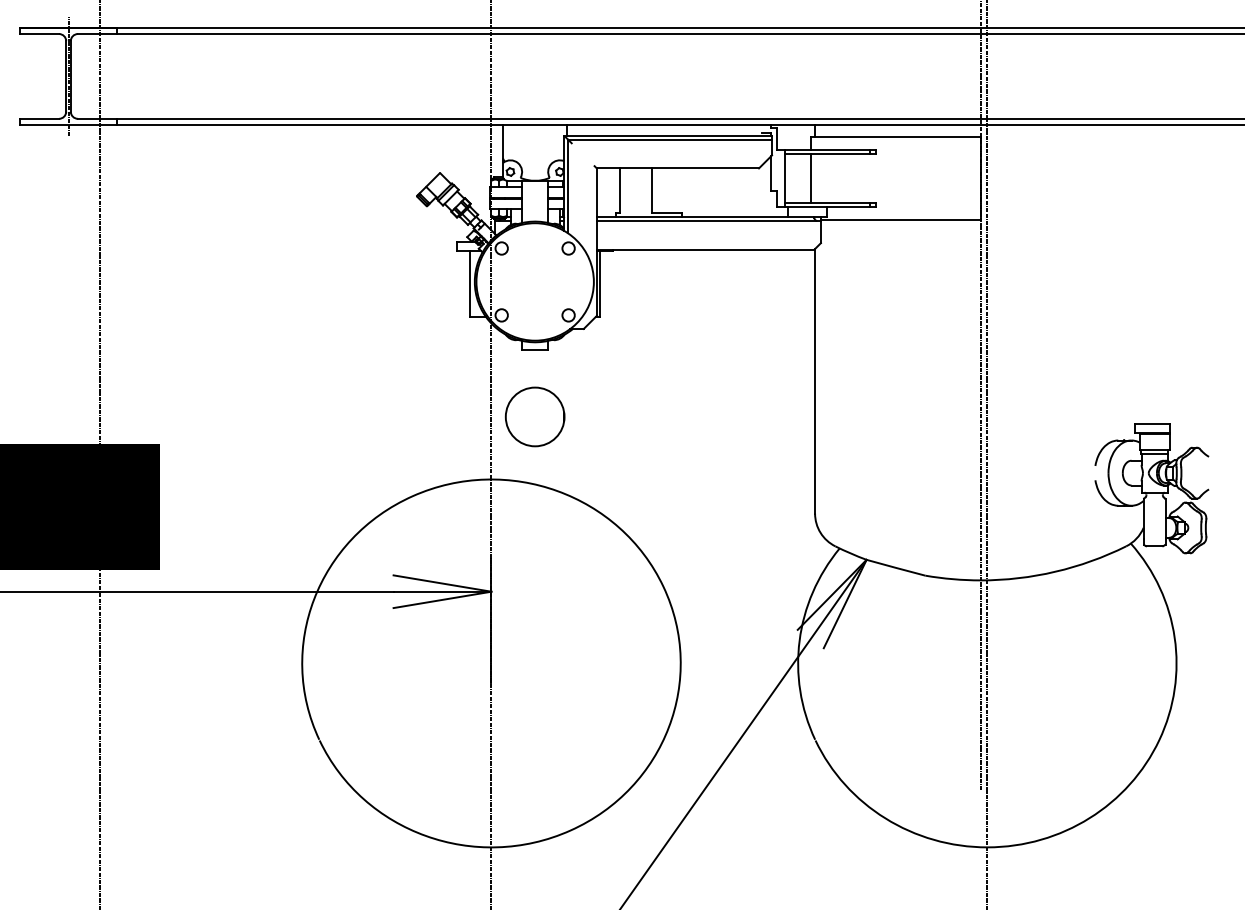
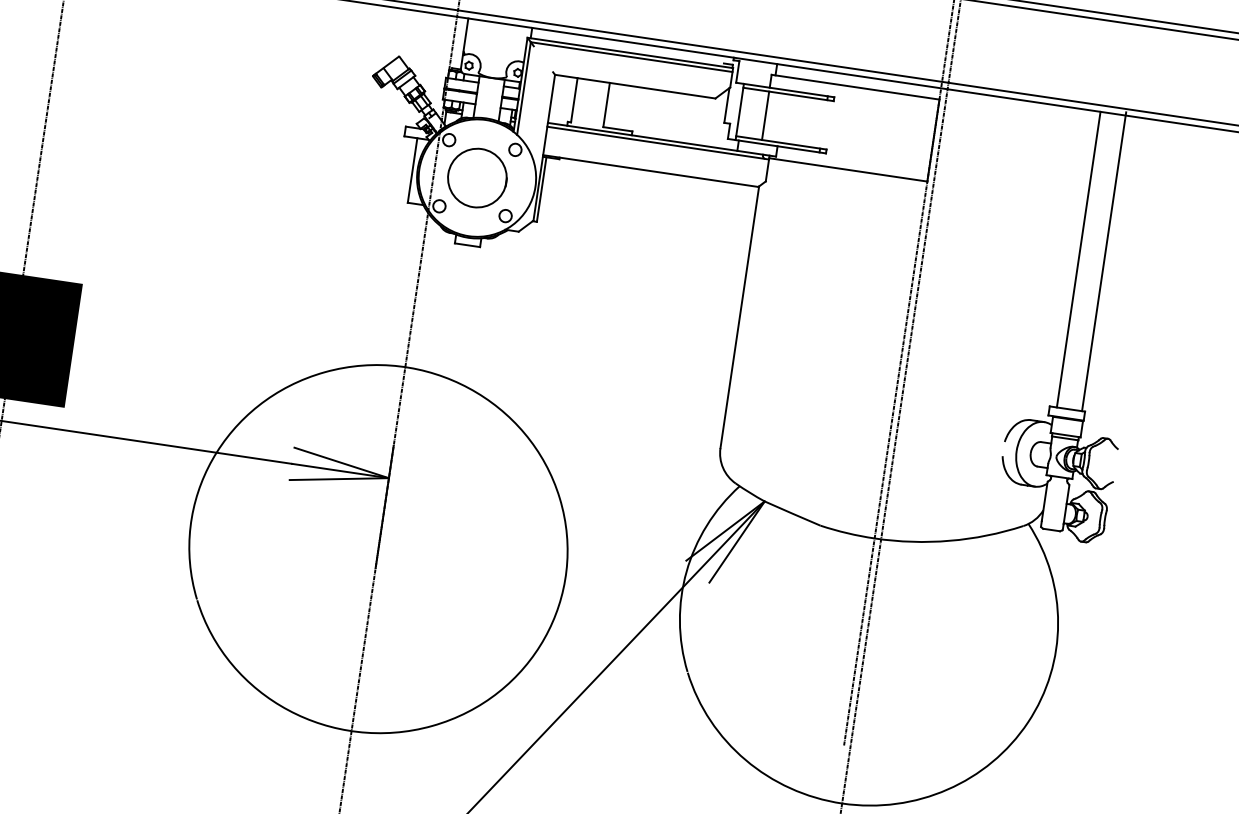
line: (1167, 273) -> (1104, 262), added
line: (1141, 274) -> (1078, 259), added
part: (534, 416) -> (476, 177), moved

